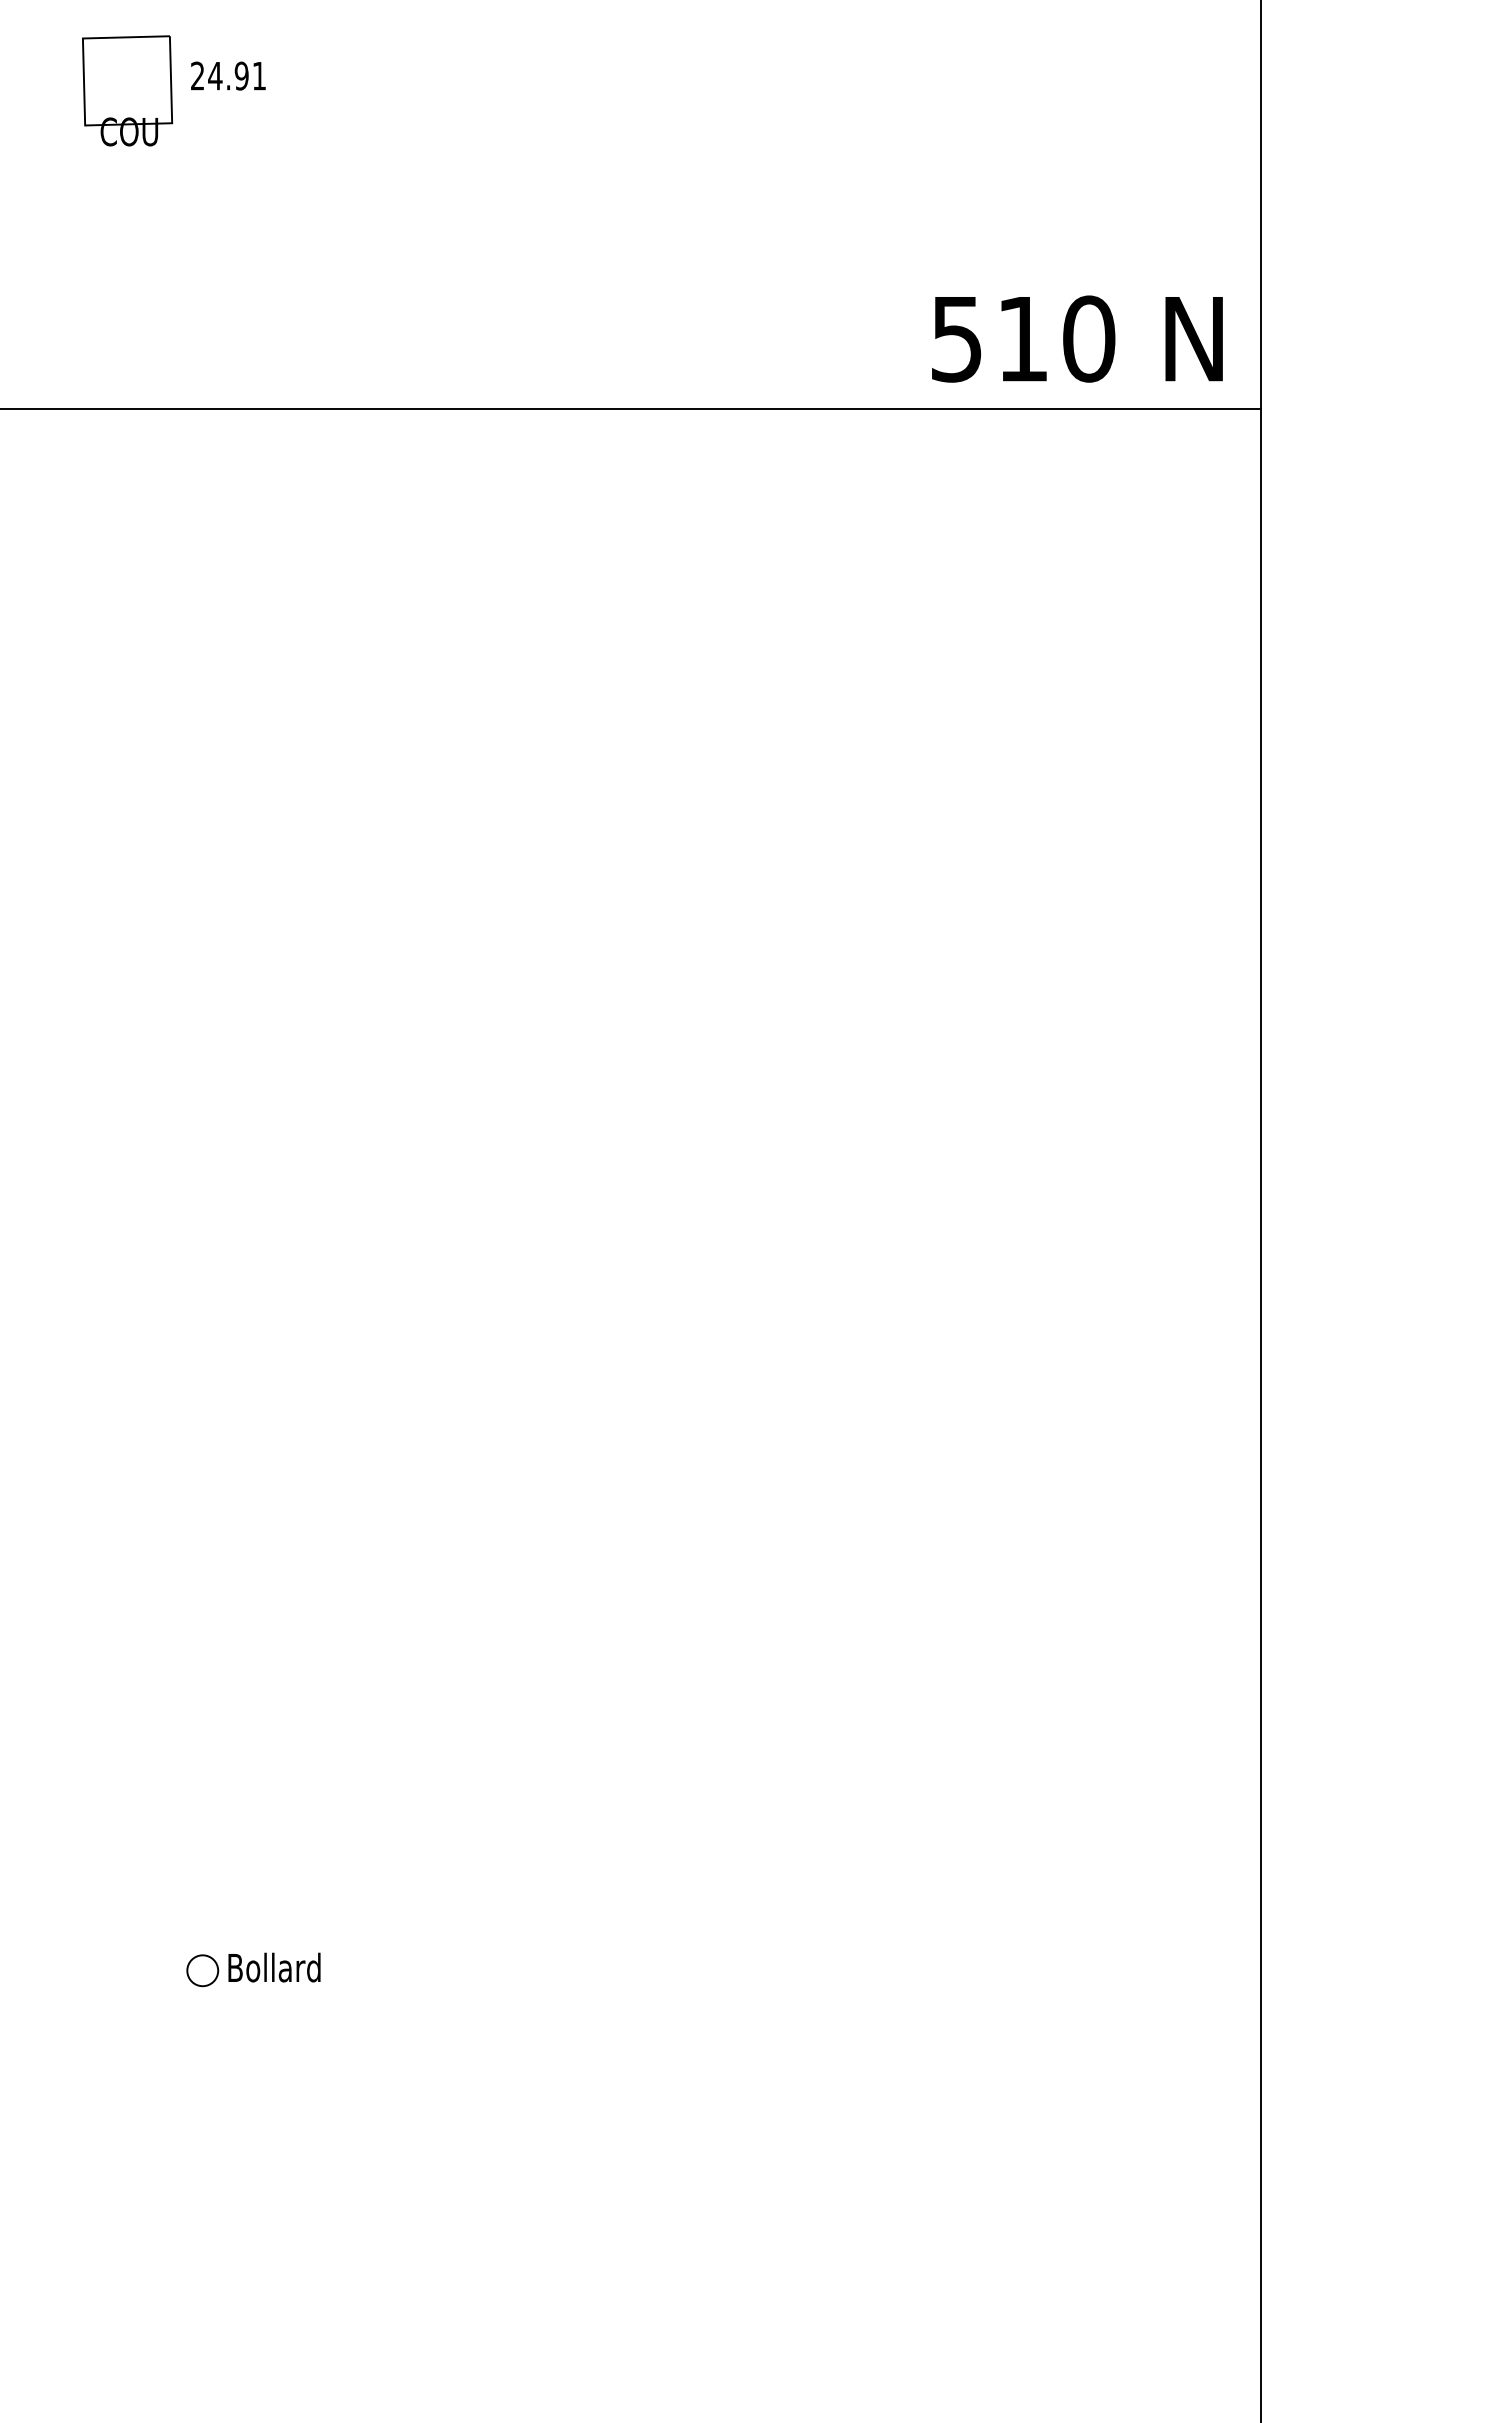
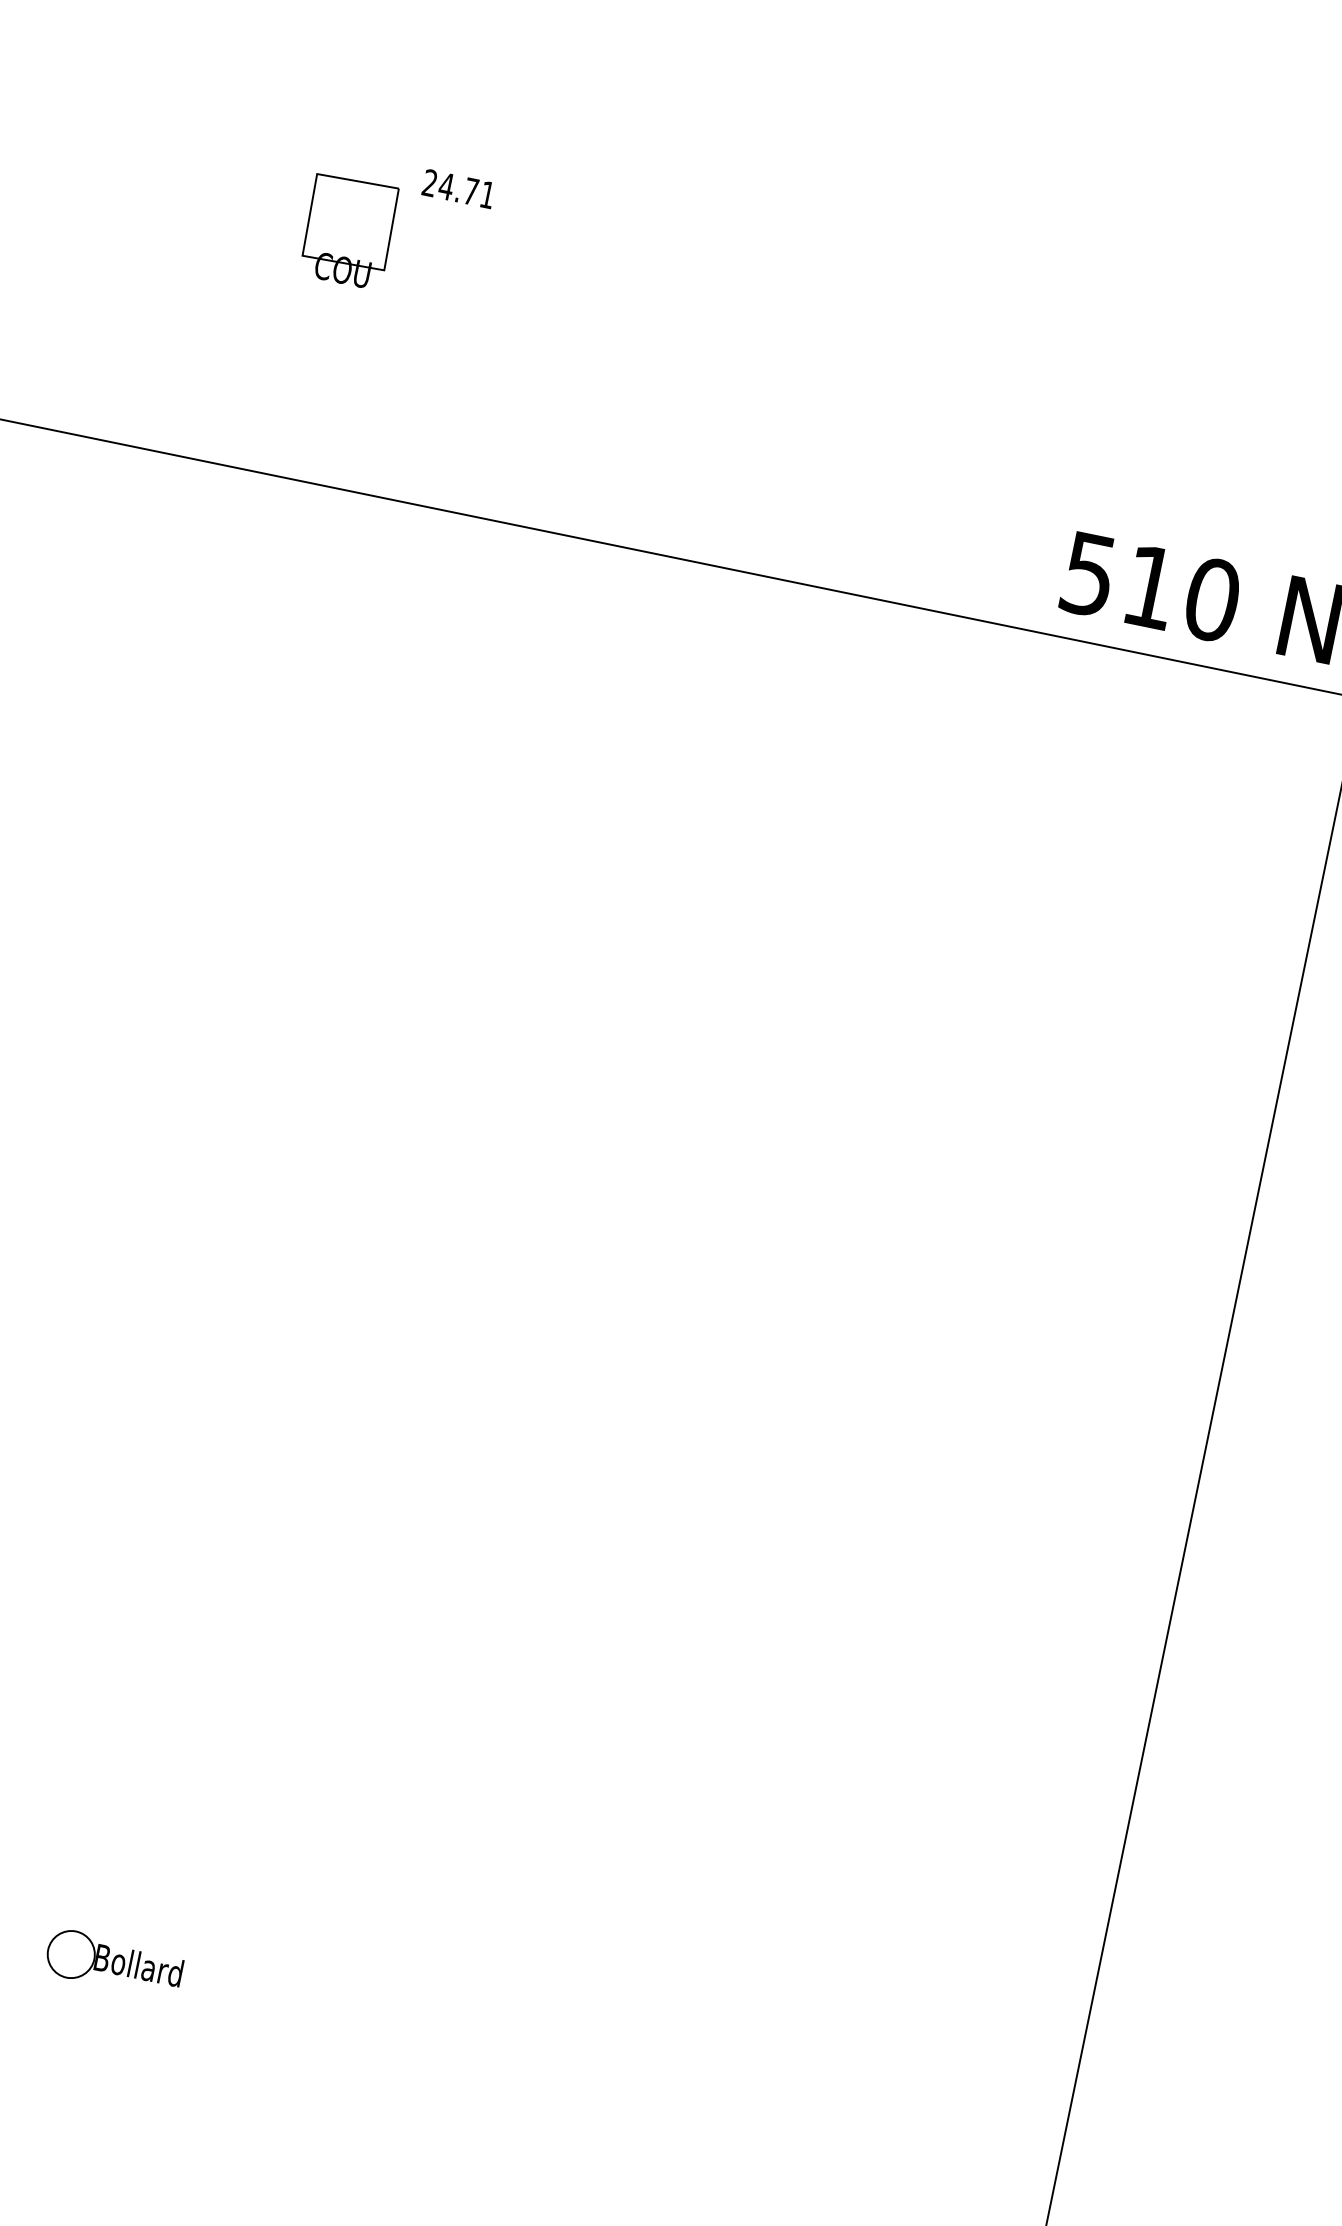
text: (241, 75) -> (471, 191), 24.91 -> 24.71
part: (127, 90) -> (348, 231), moved
circle: (202, 1970) -> (71, 1954), size x1.6

